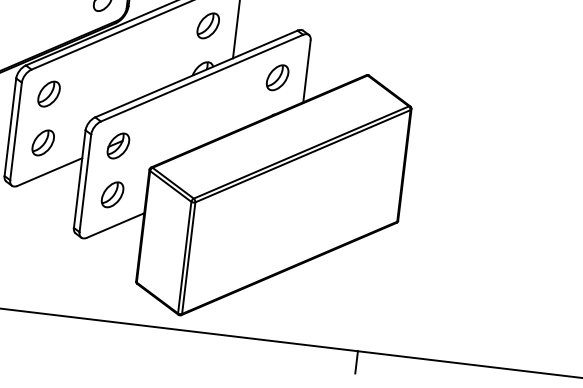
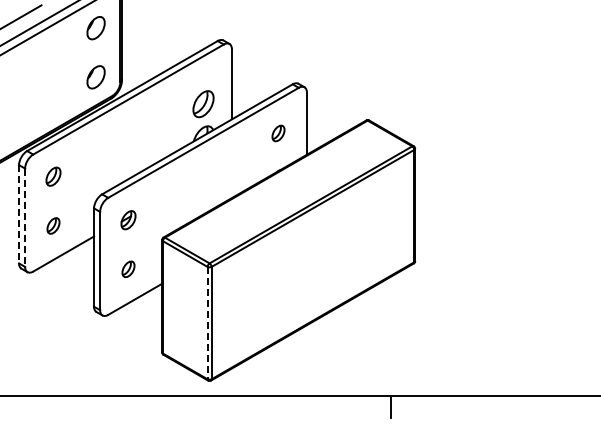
part: (208, 26) -> (203, 104), moved
part: (277, 77) -> (278, 133), size x0.6
part: (49, 93) -> (53, 176), size x0.7
line: (10, 127) -> (19, 214), solid -> dashed
line: (16, 132) -> (25, 218), solid -> dashed
part: (43, 142) -> (53, 225), size x0.6
part: (118, 146) -> (128, 220), size x0.7
part: (112, 195) -> (128, 269), size x0.6
line: (184, 258) -> (207, 323), solid -> dashed

